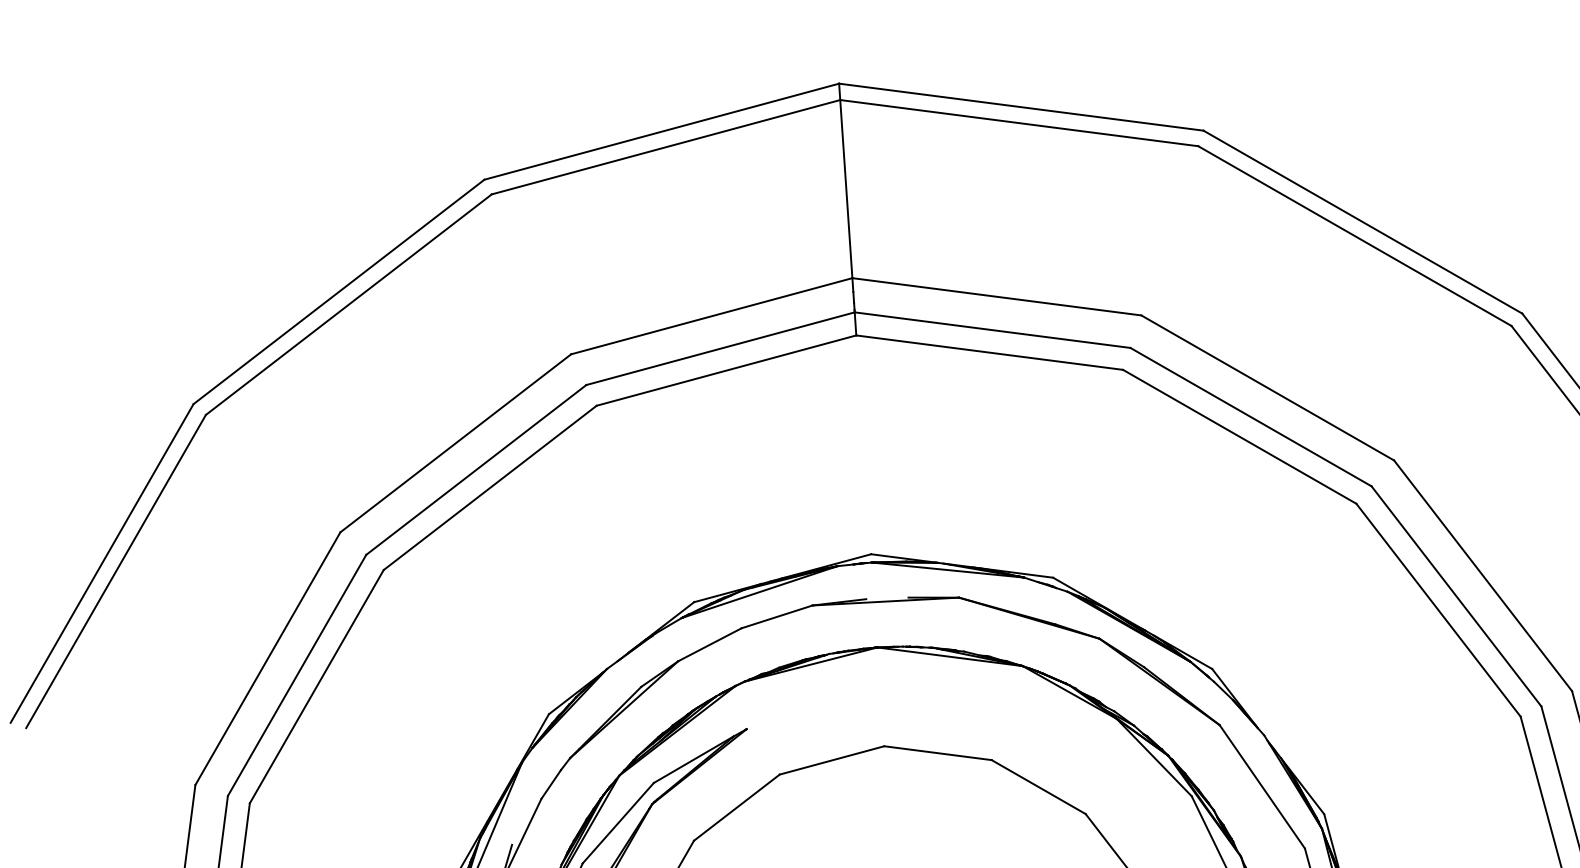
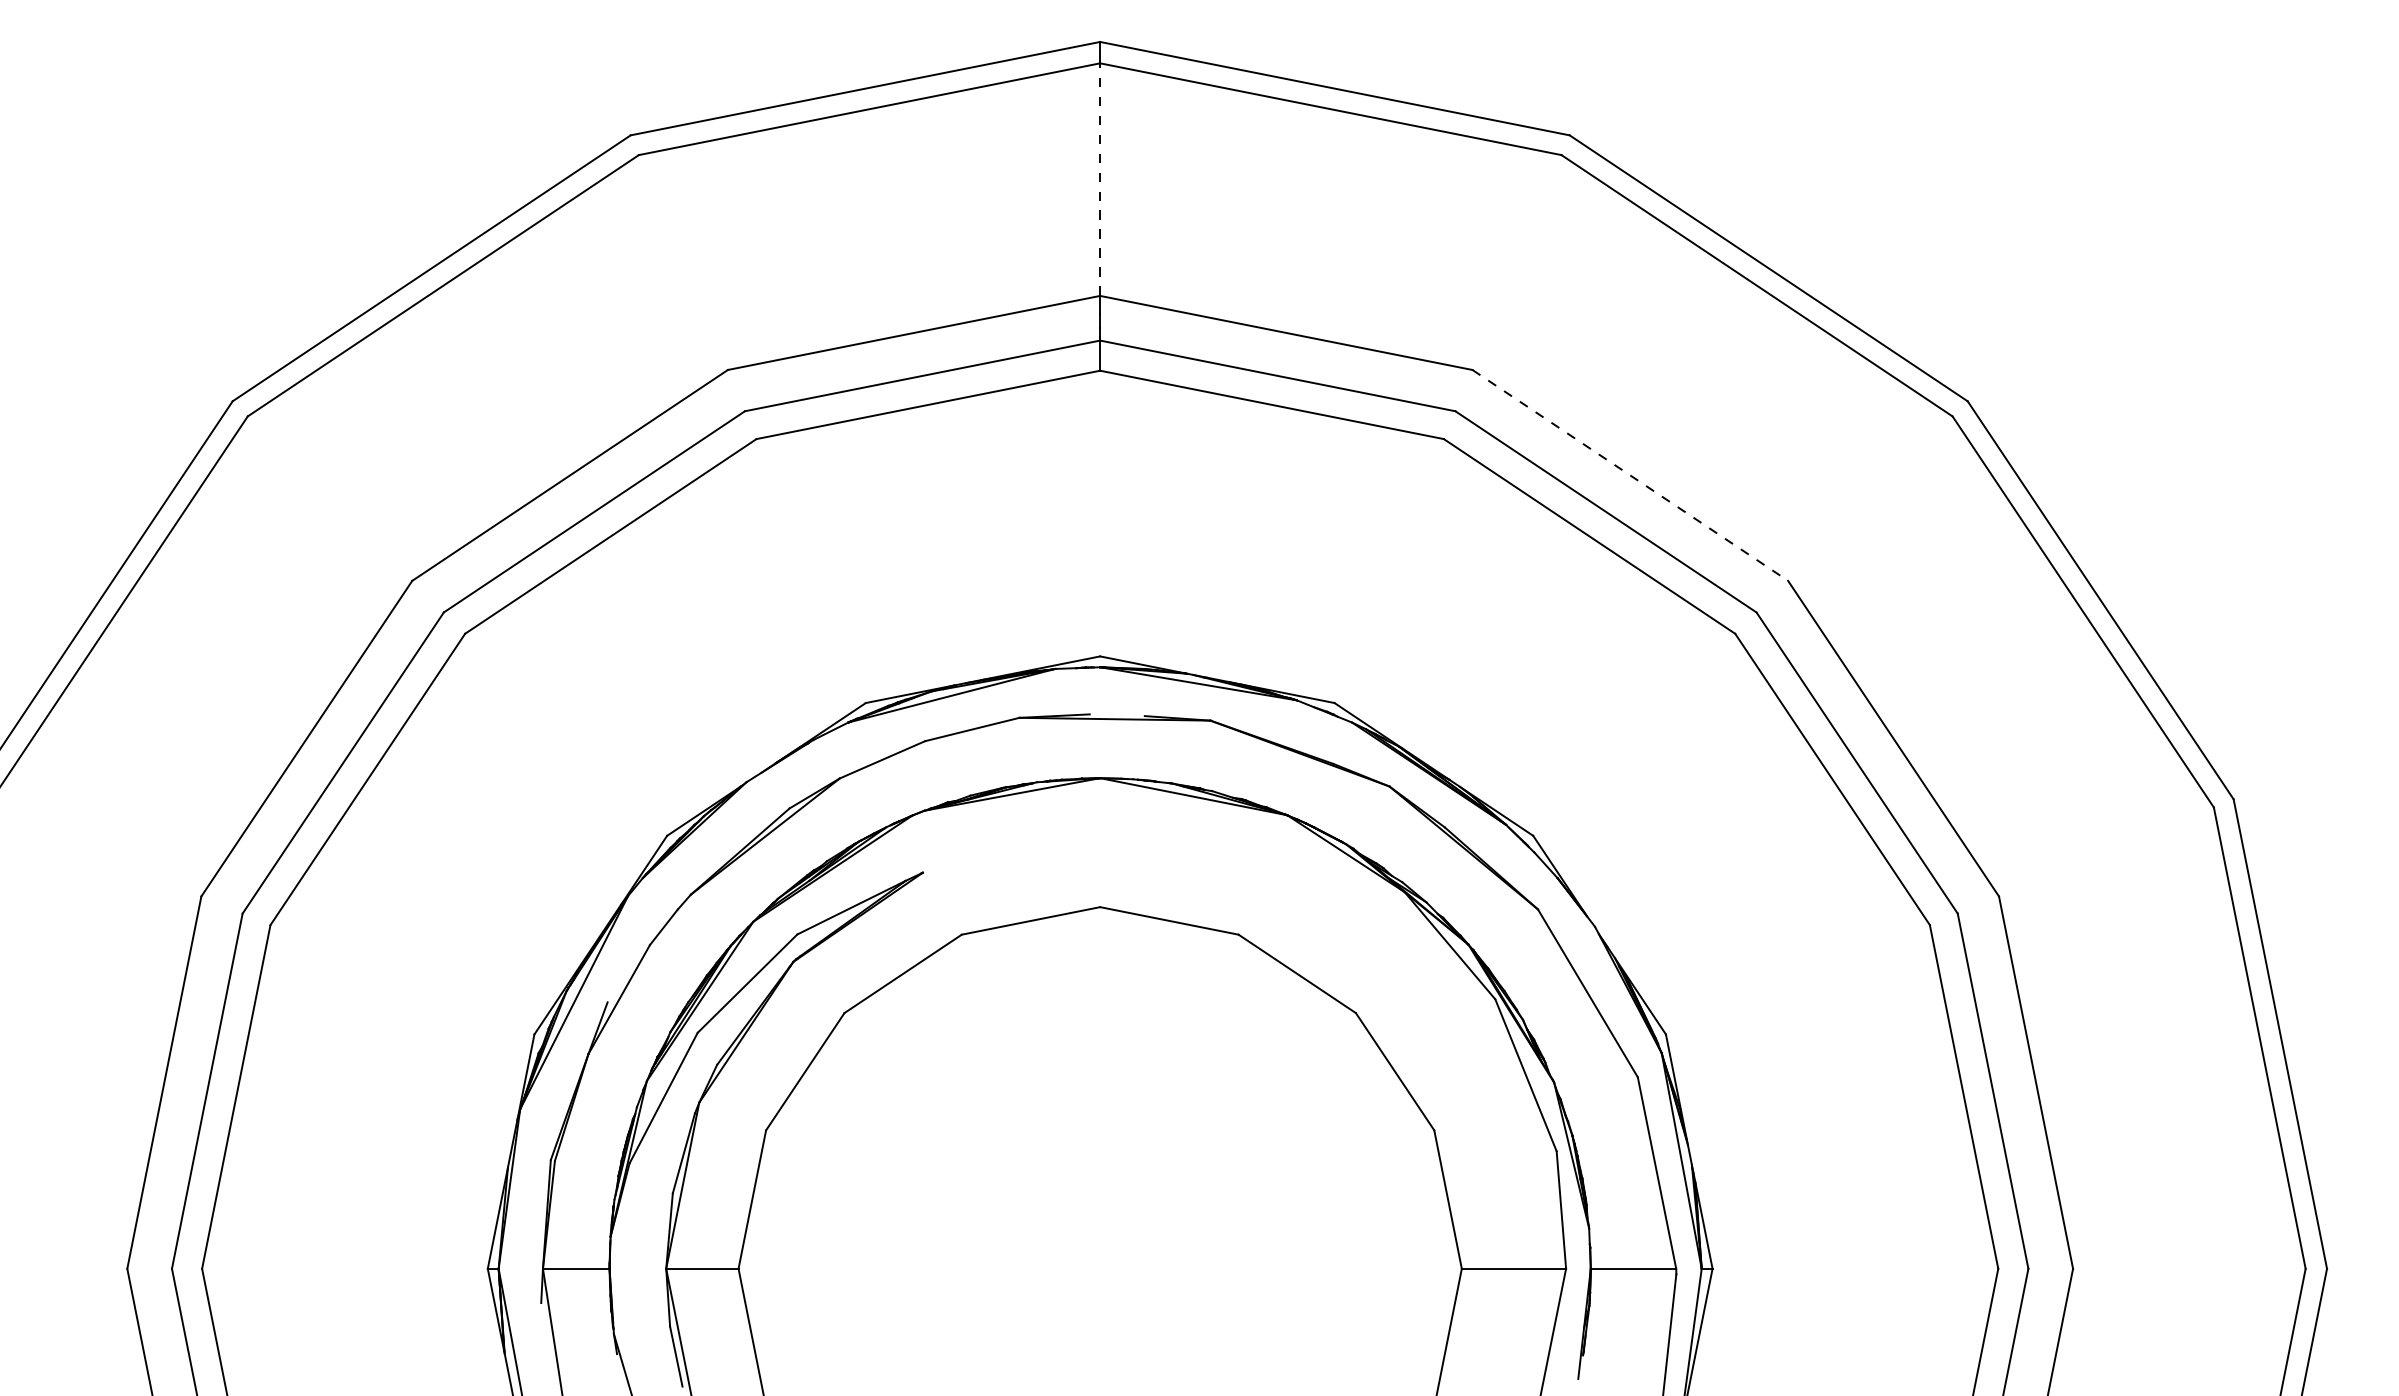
line: (846, 188) -> (1100, 179), solid -> dashed
line: (1267, 388) -> (1630, 475), solid -> dashed

